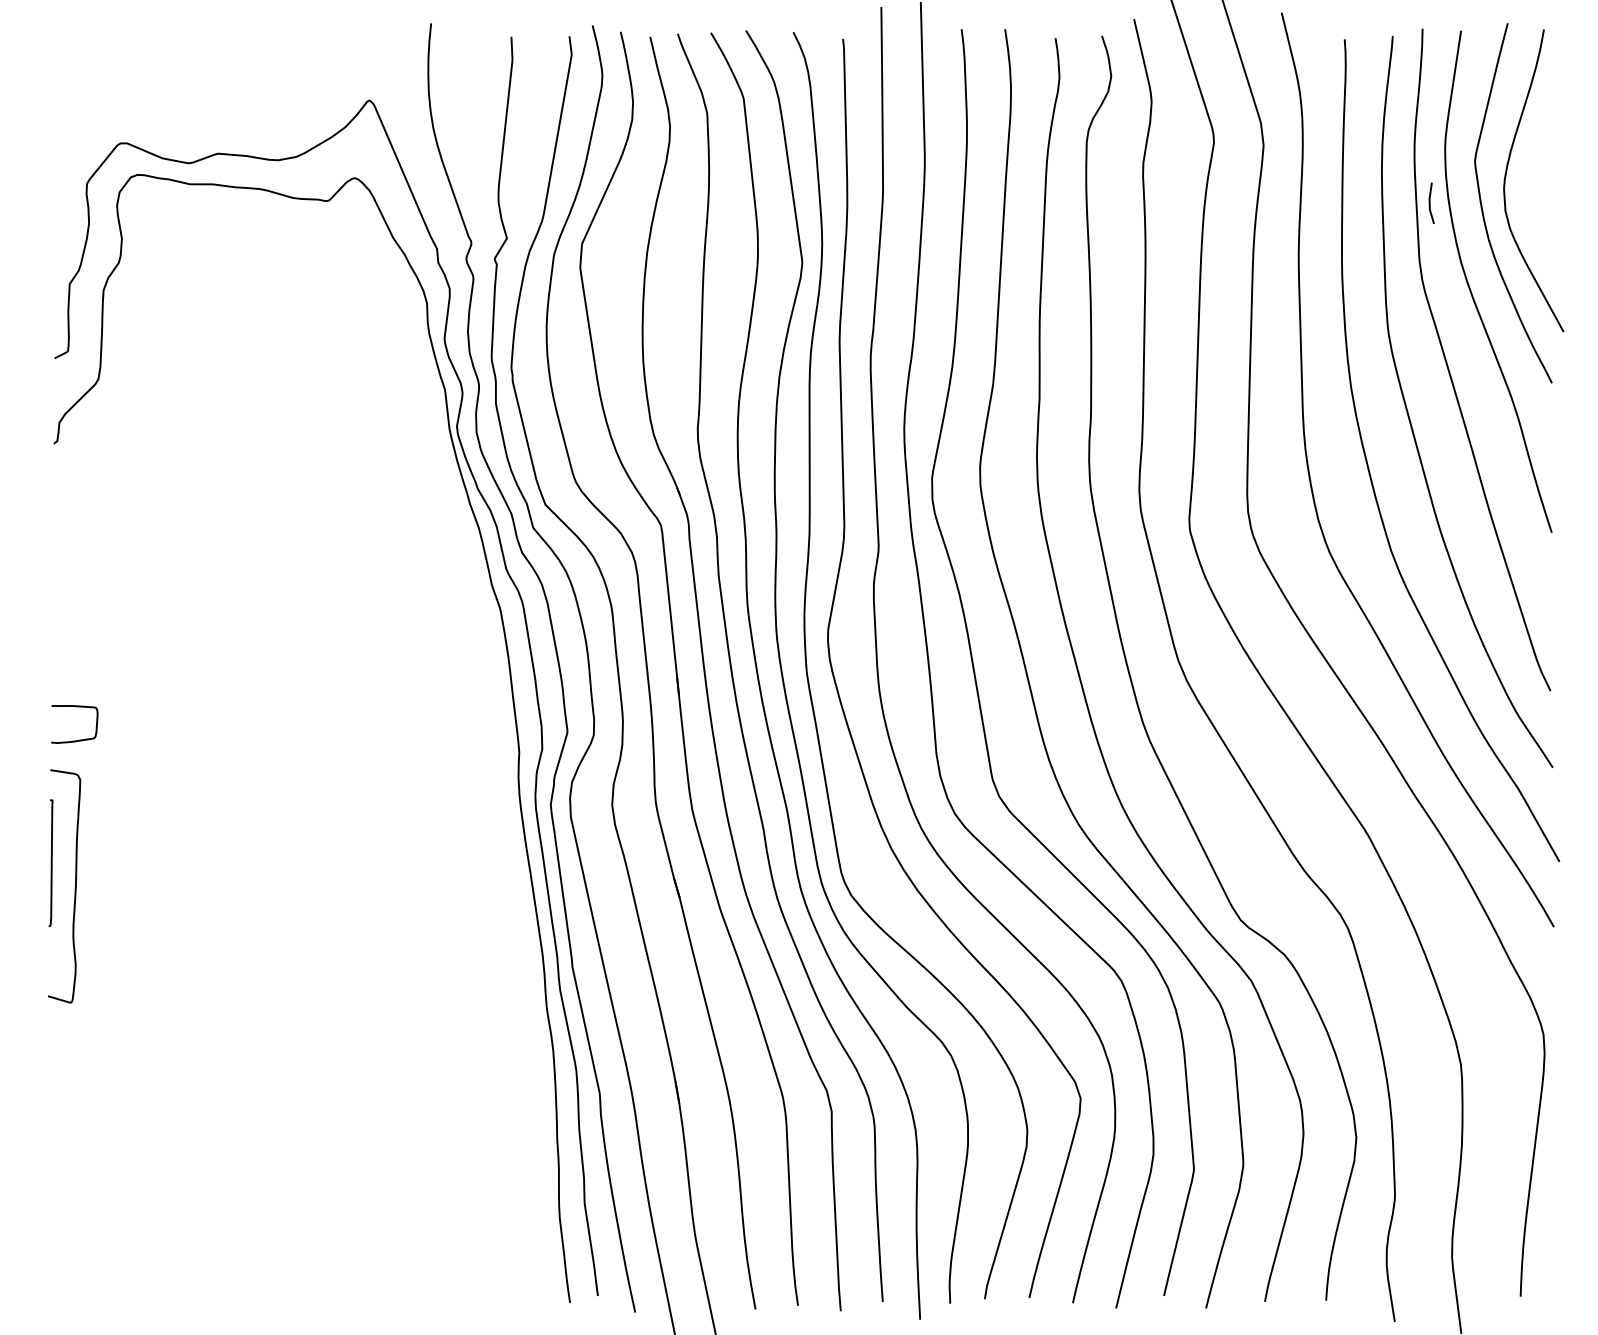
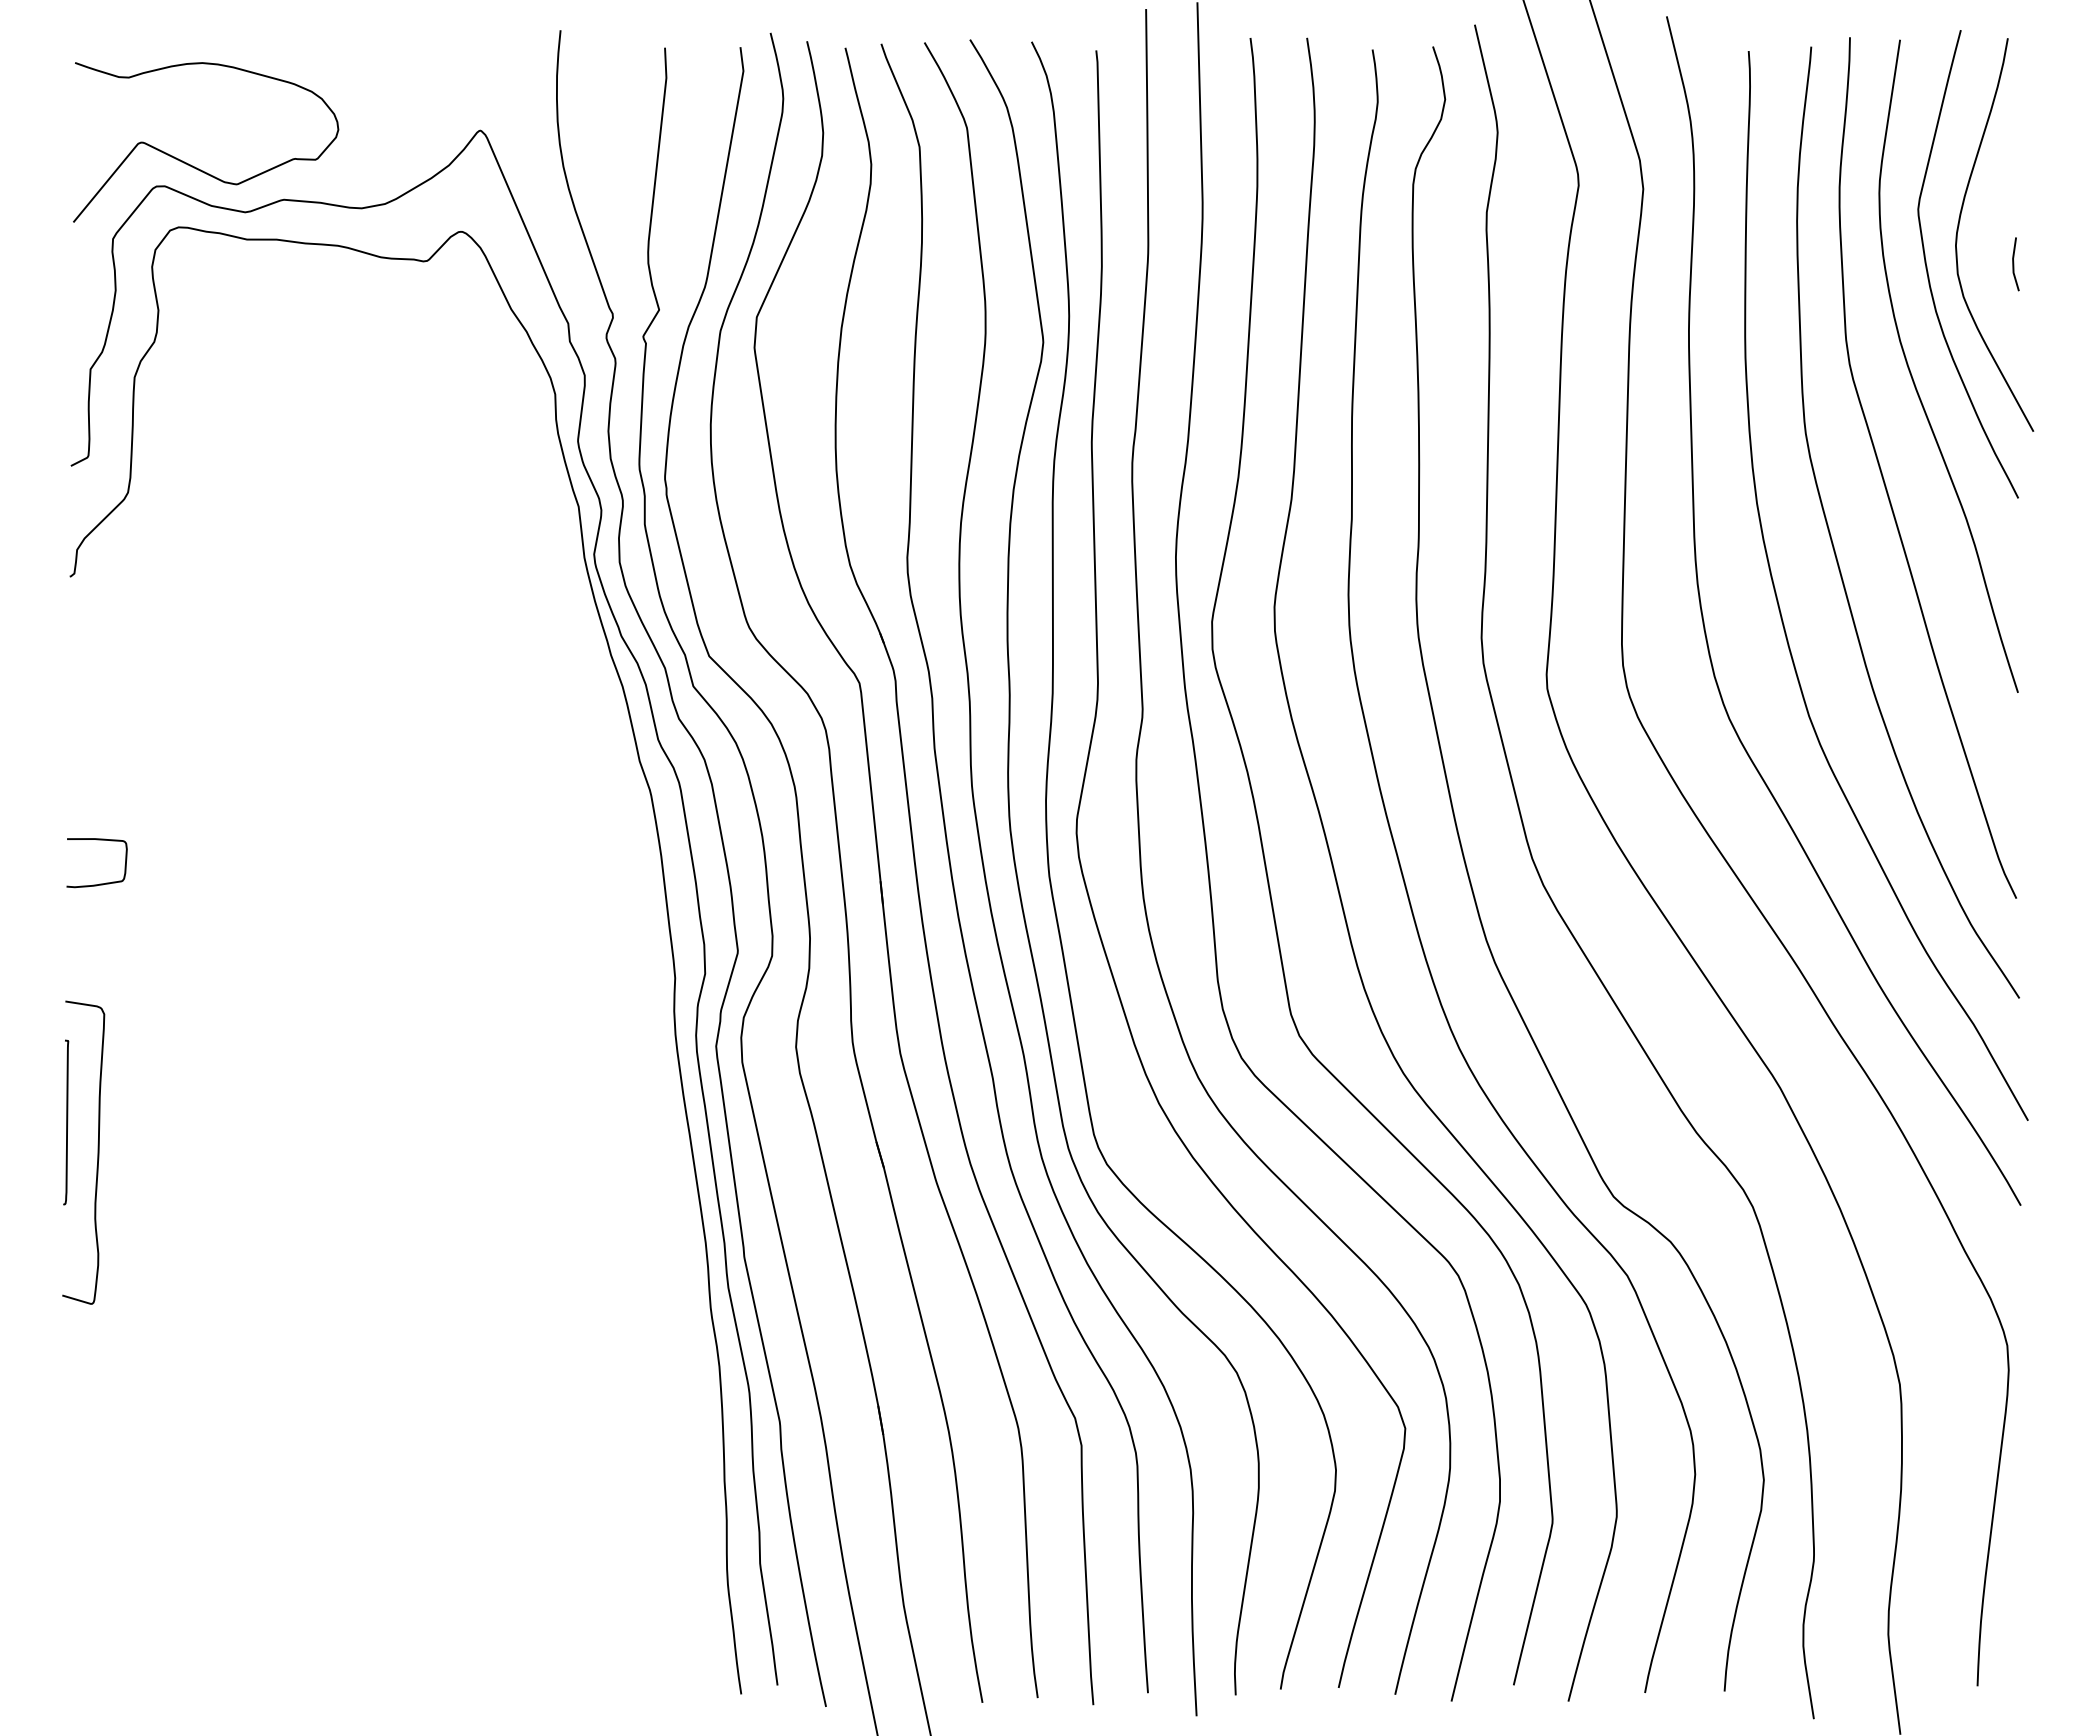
curve: (149, 128) -> (194, 166), added
line: (1430, 203) -> (2014, 264), moved
curve: (76, 740) -> (99, 883), moved

